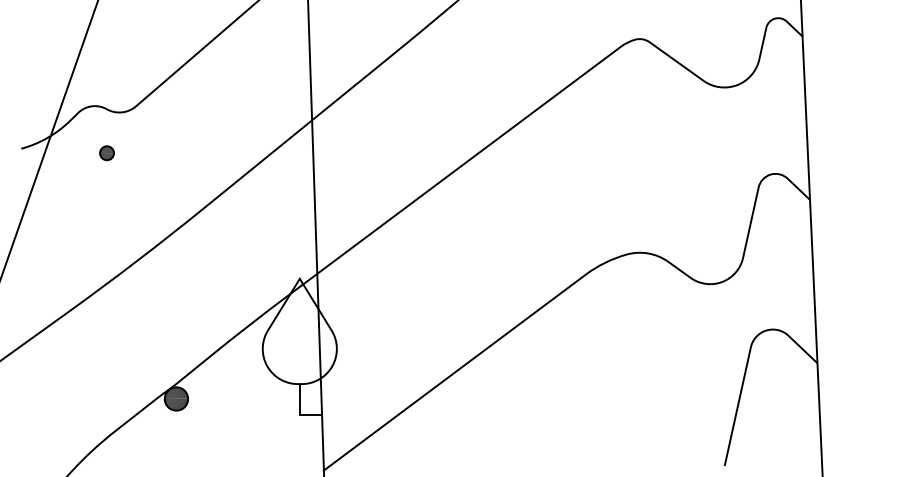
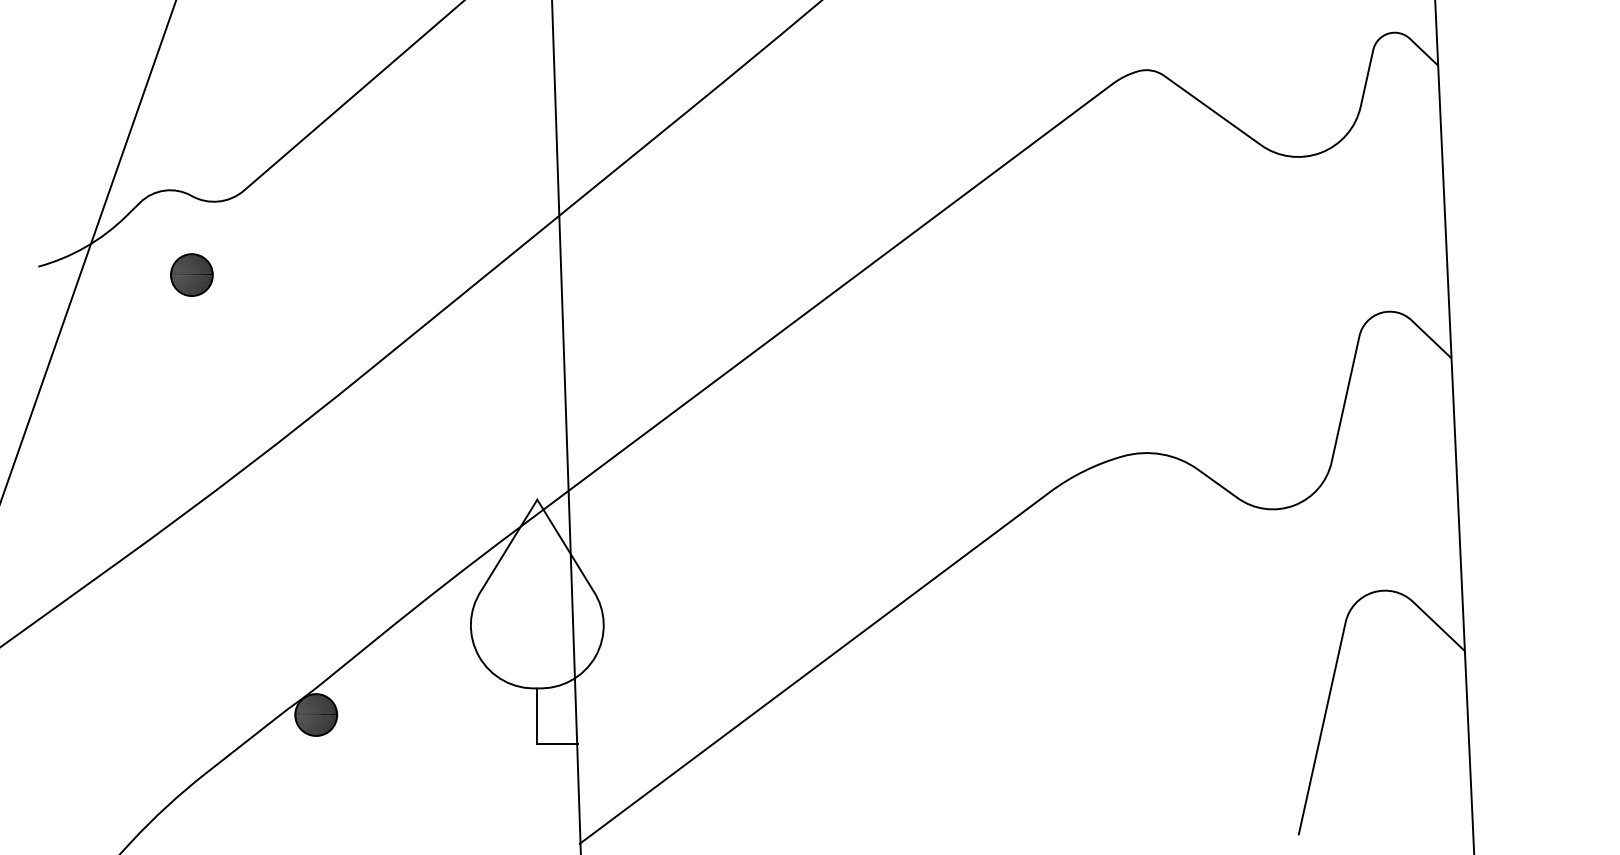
part: (106, 152) -> (190, 273), size x1.67

